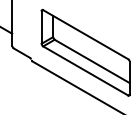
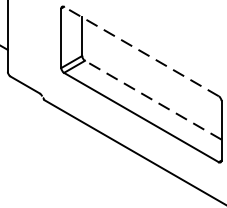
line: (85, 34) -> (140, 51), solid -> dashed
line: (91, 61) -> (151, 100), solid -> dashed

